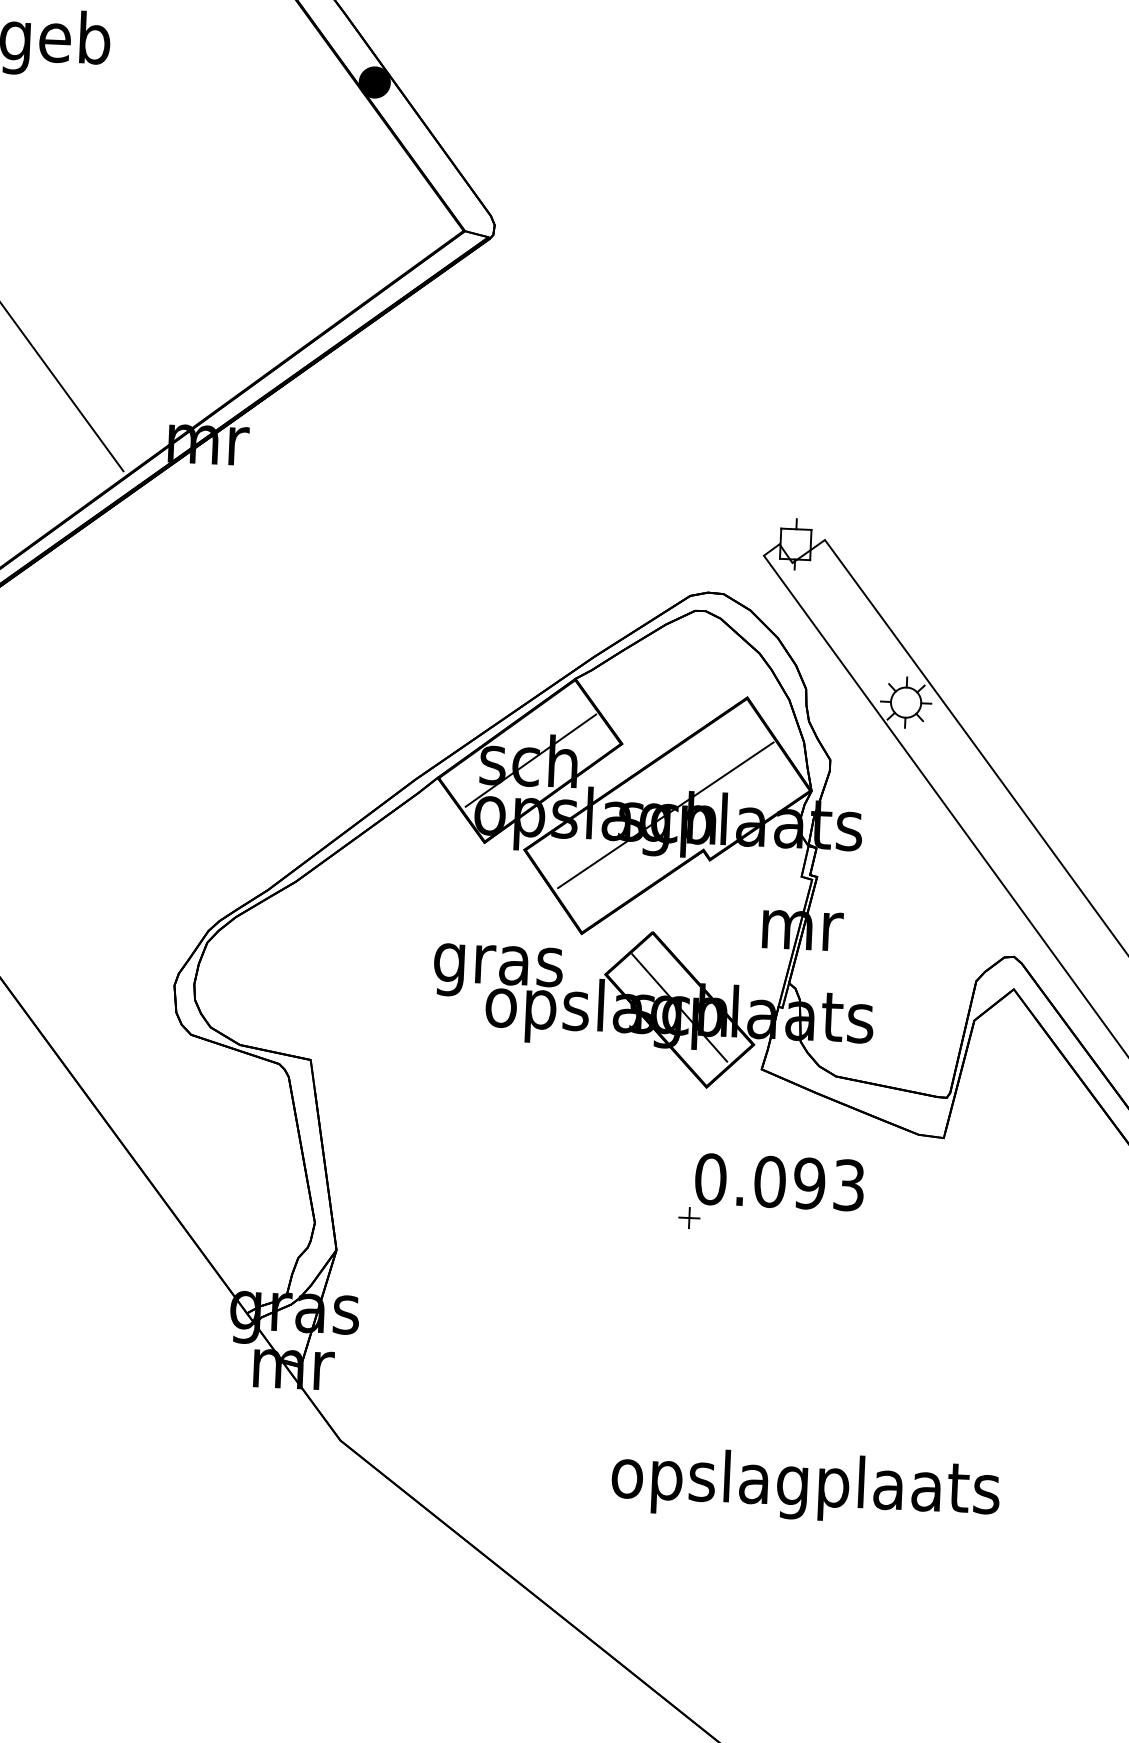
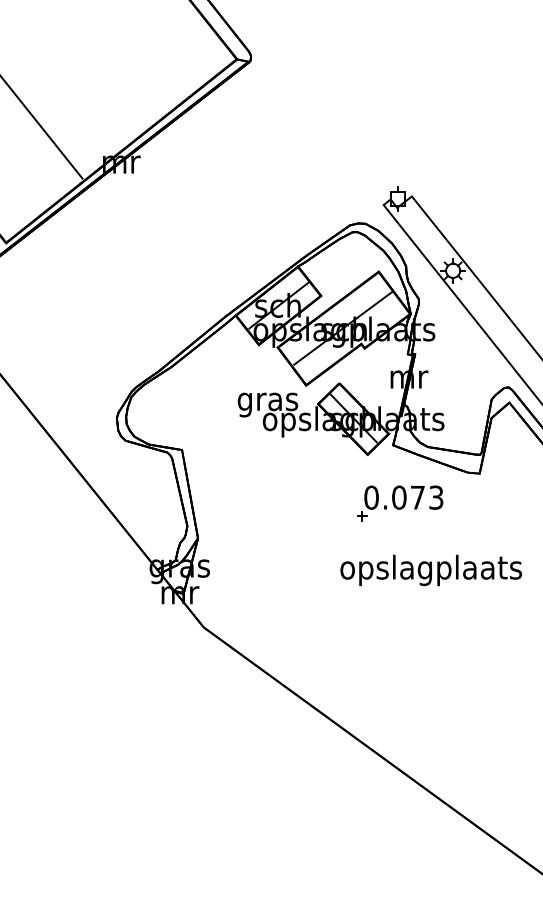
text: (808, 1183) -> (417, 497), 0.093 -> 0.073
text: (804, 1486) -> (430, 570), moved

